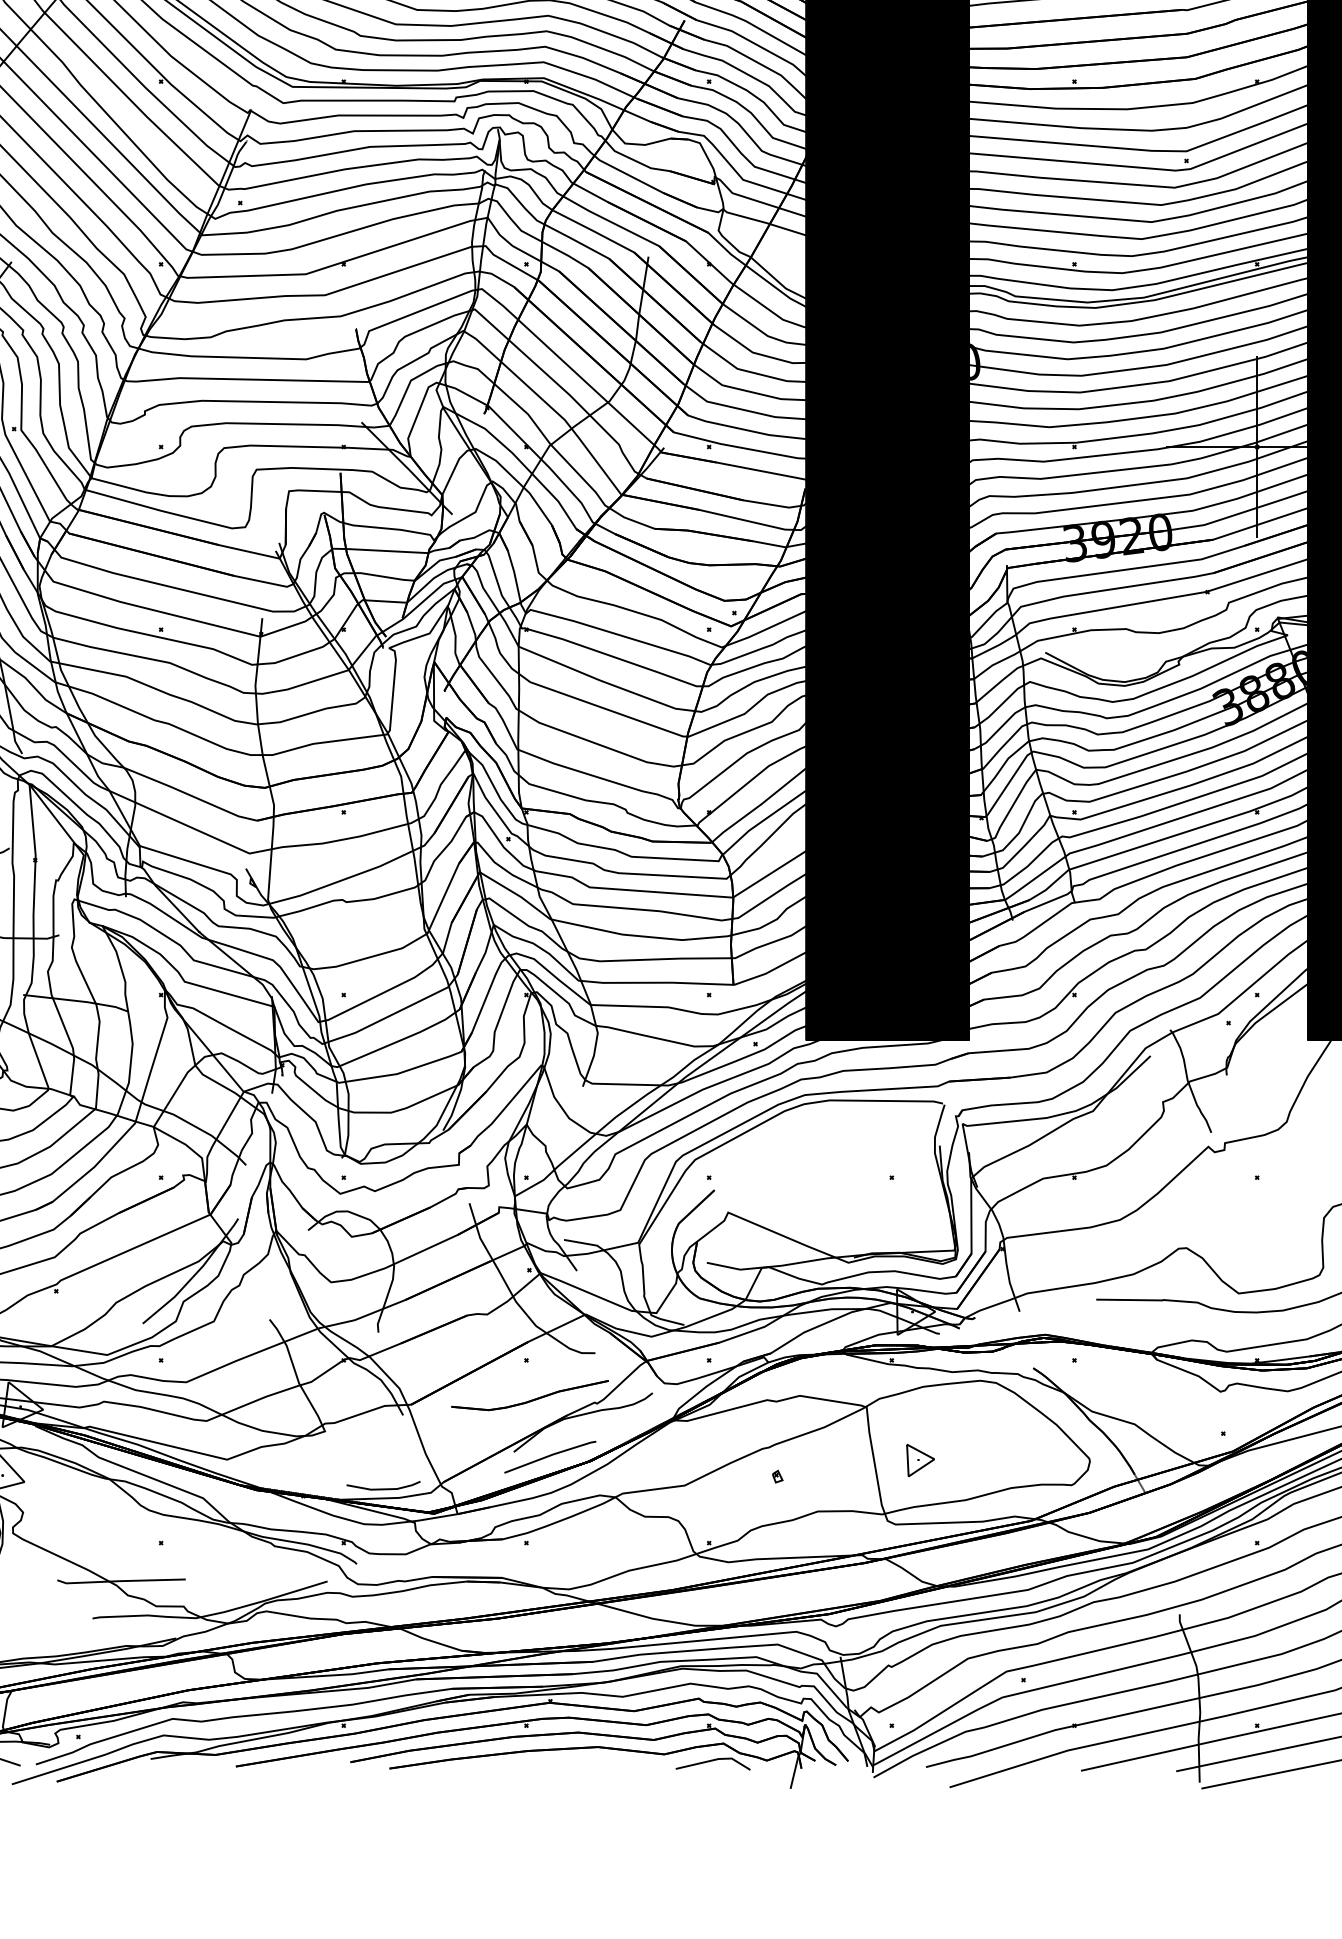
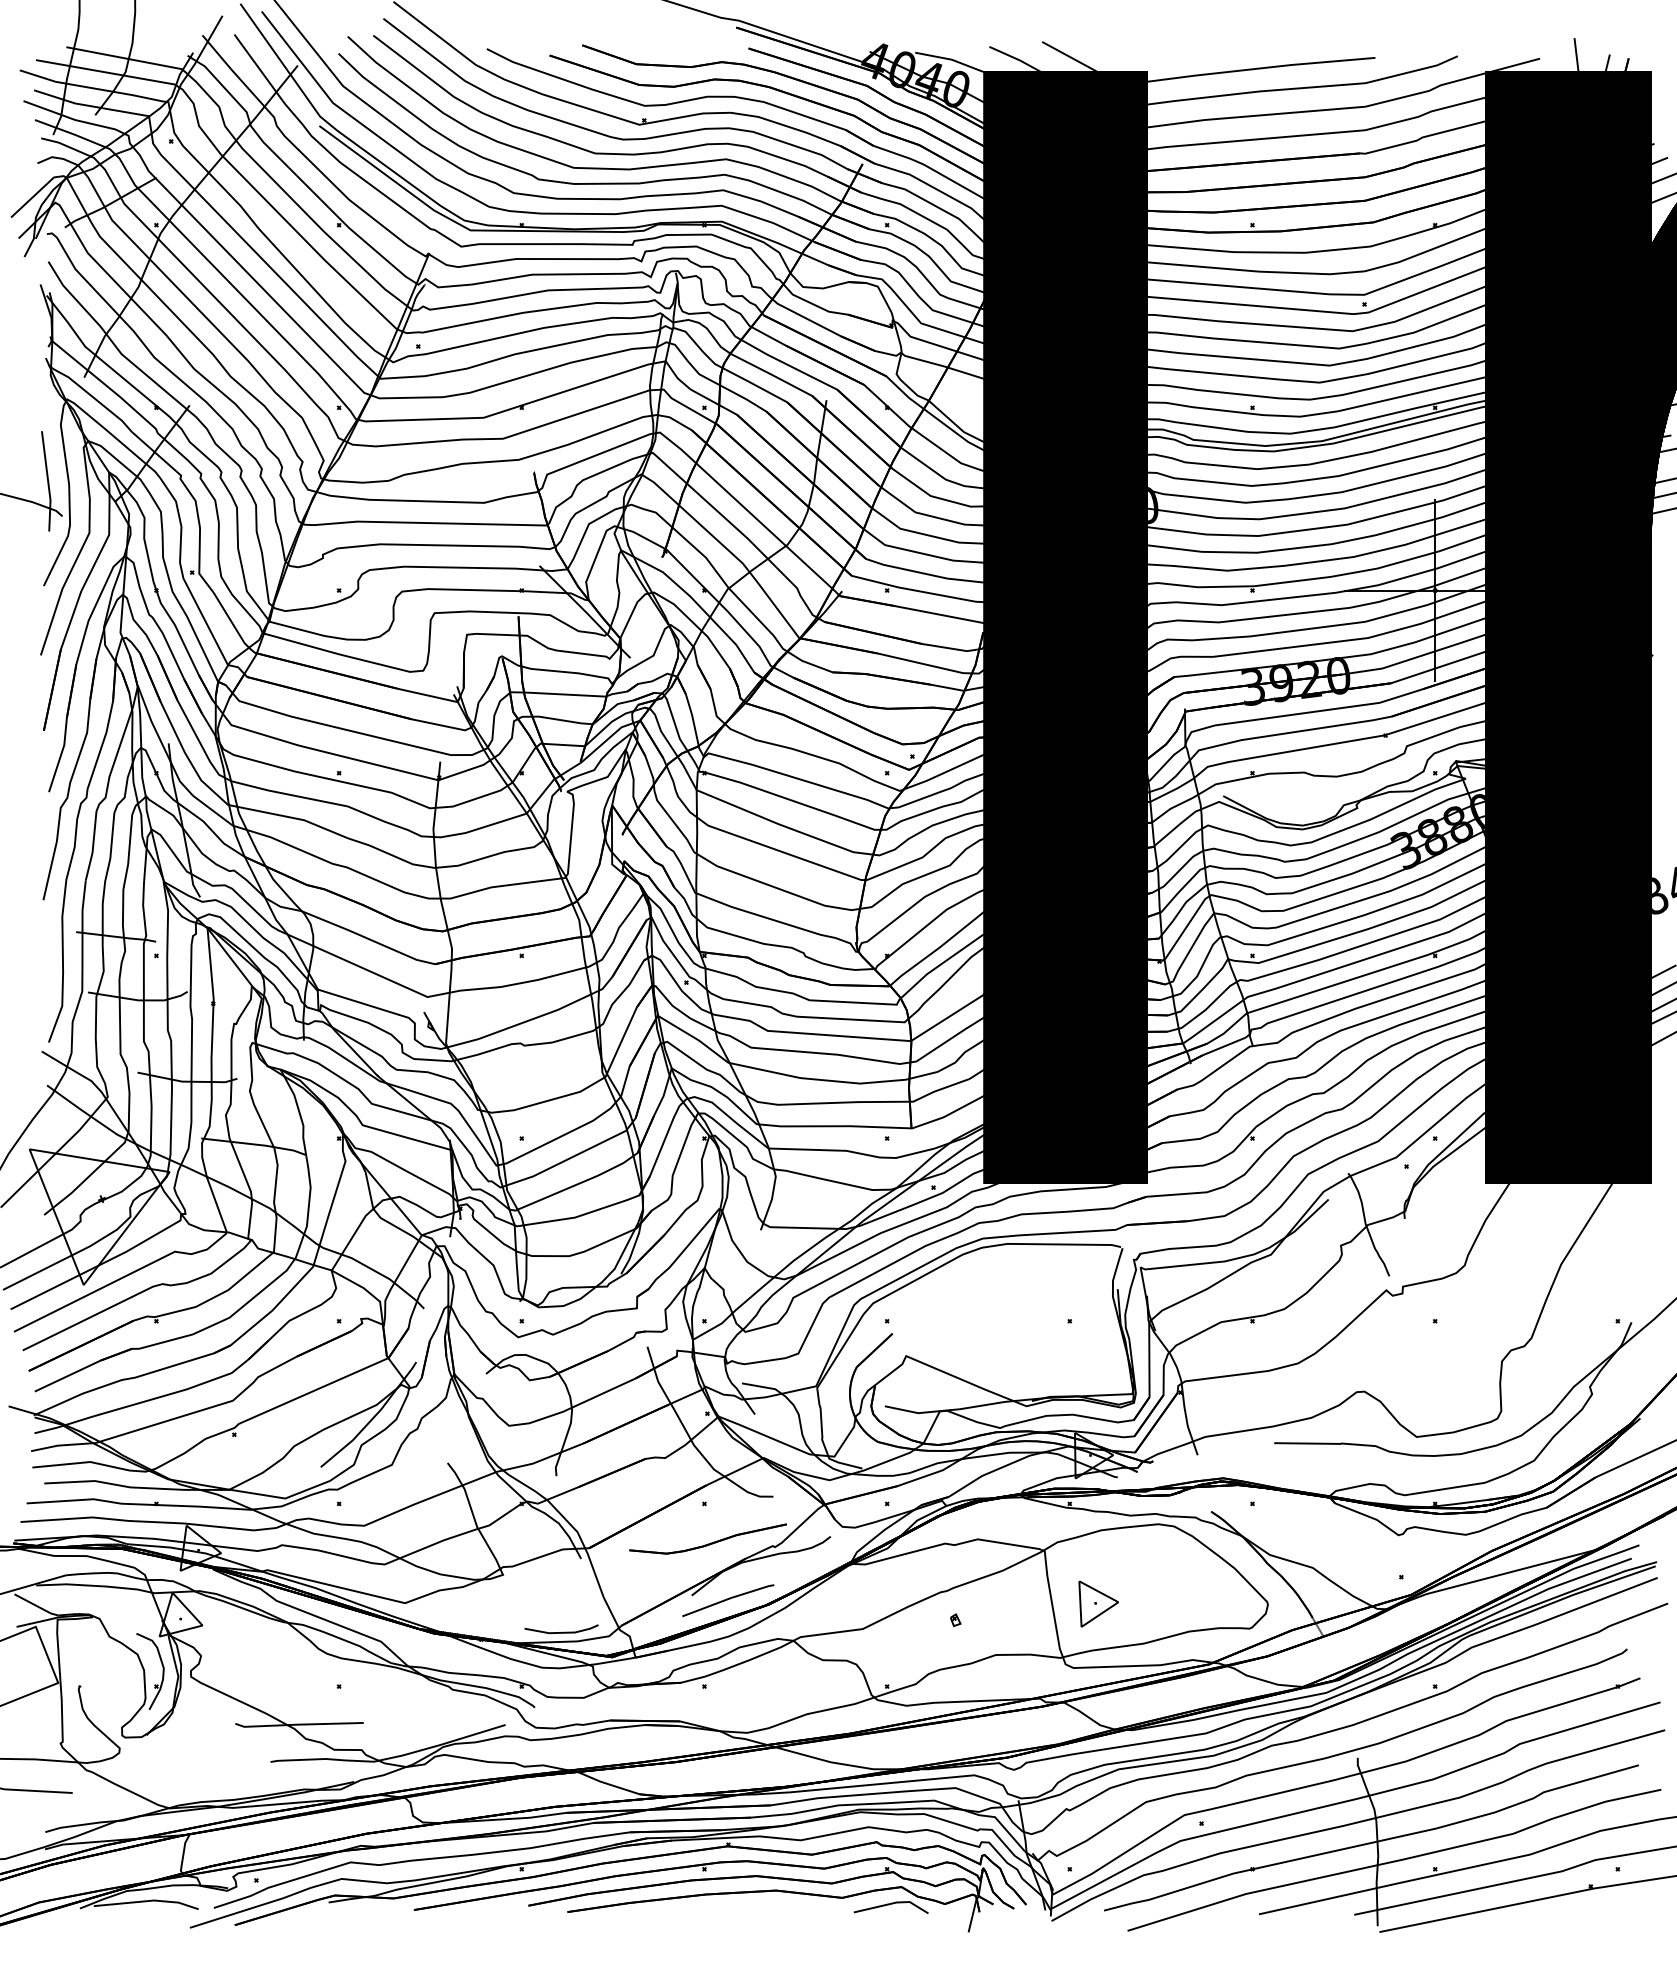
part: (920, 1460) -> (1098, 1603), size x1.43

